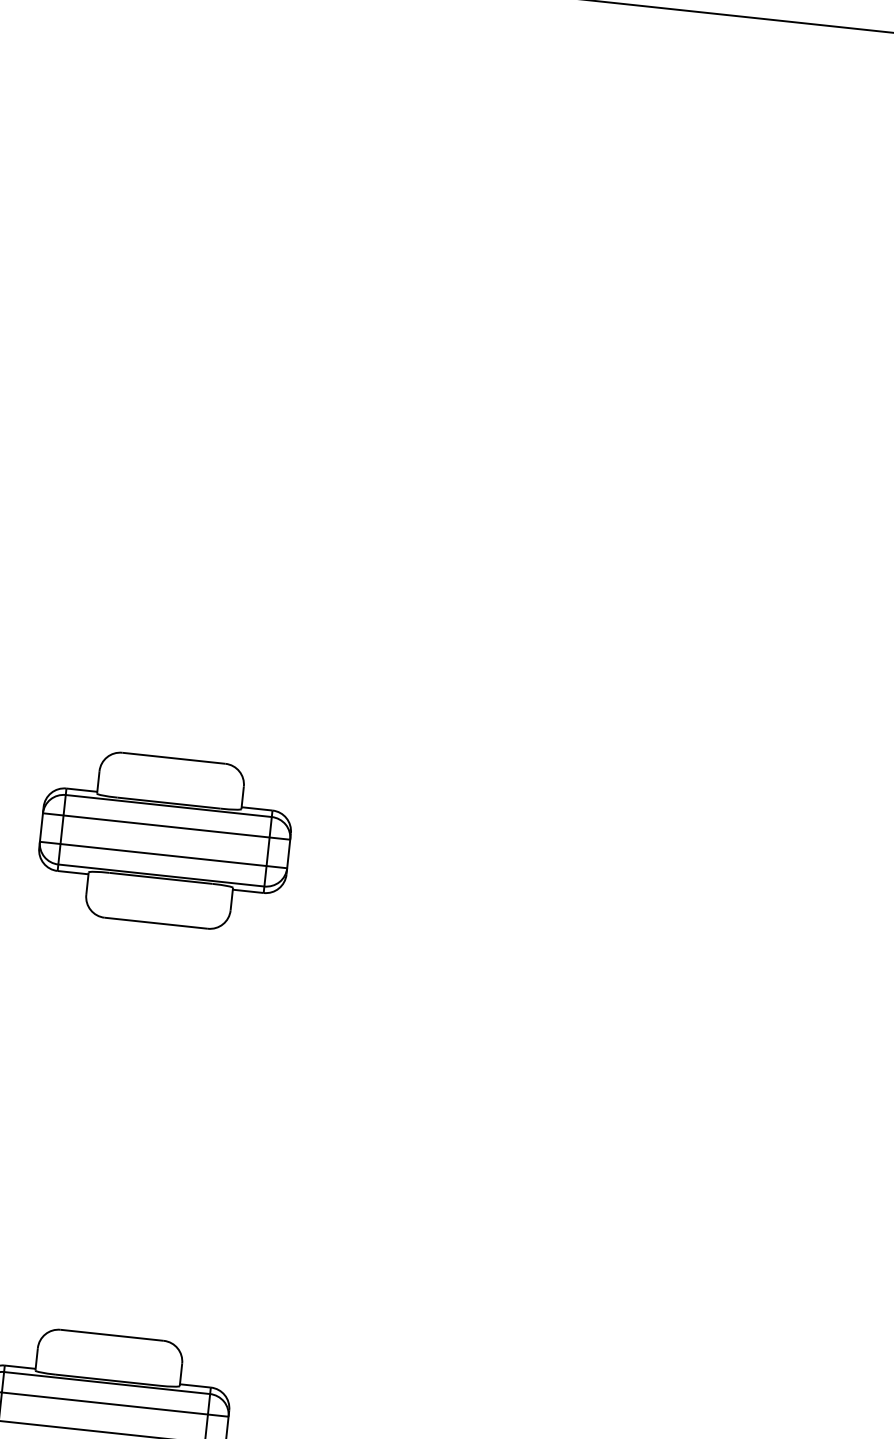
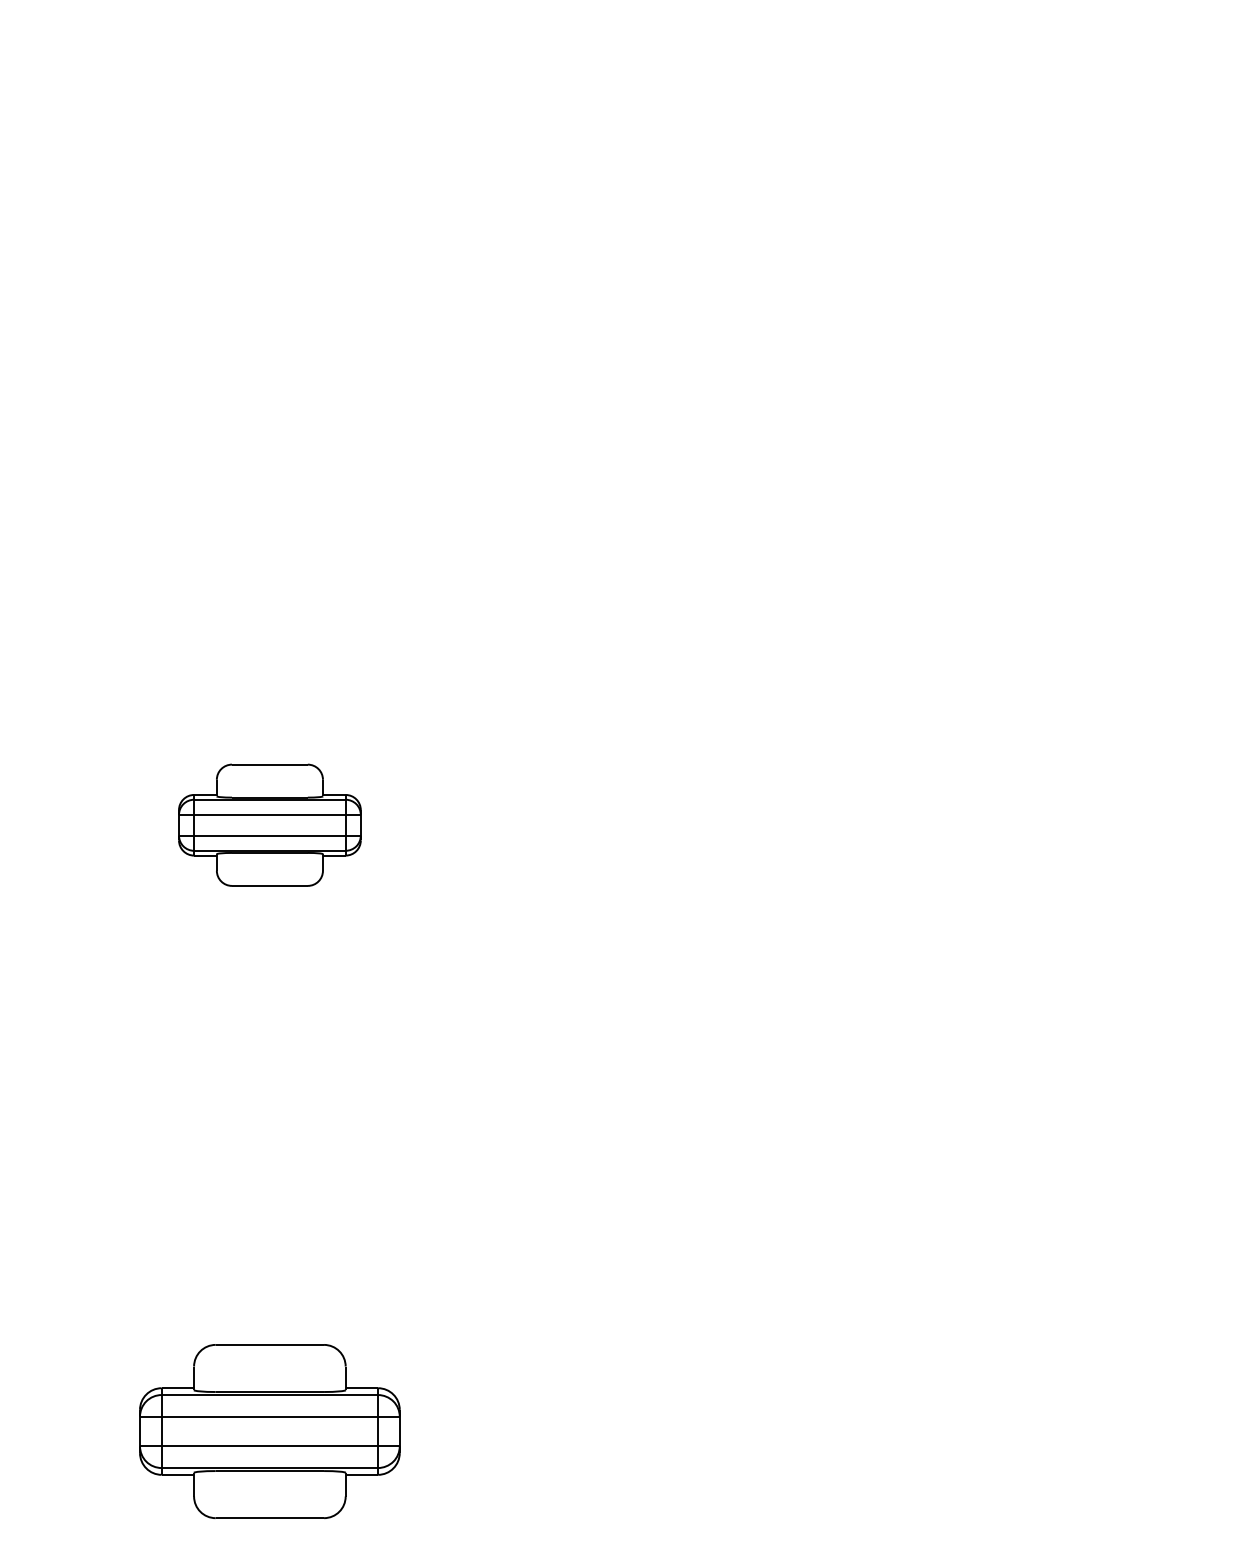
part: (164, 839) -> (269, 824), size x0.7

